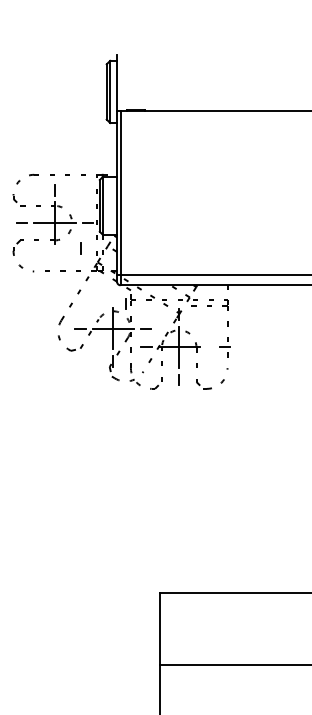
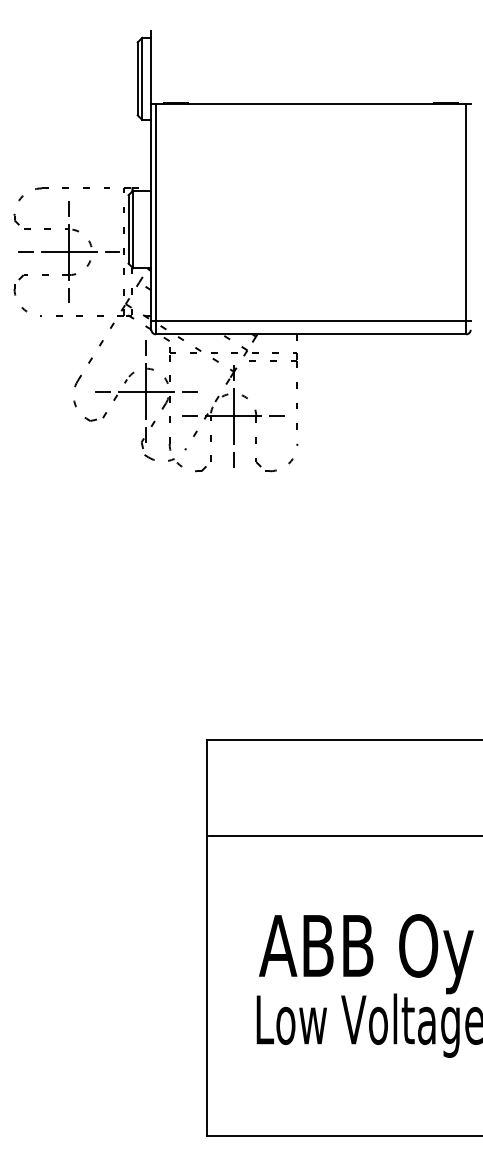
line: (80, 248) -> (68, 295), moved
line: (125, 303) -> (145, 347), moved
line: (224, 346) -> (276, 415), moved

